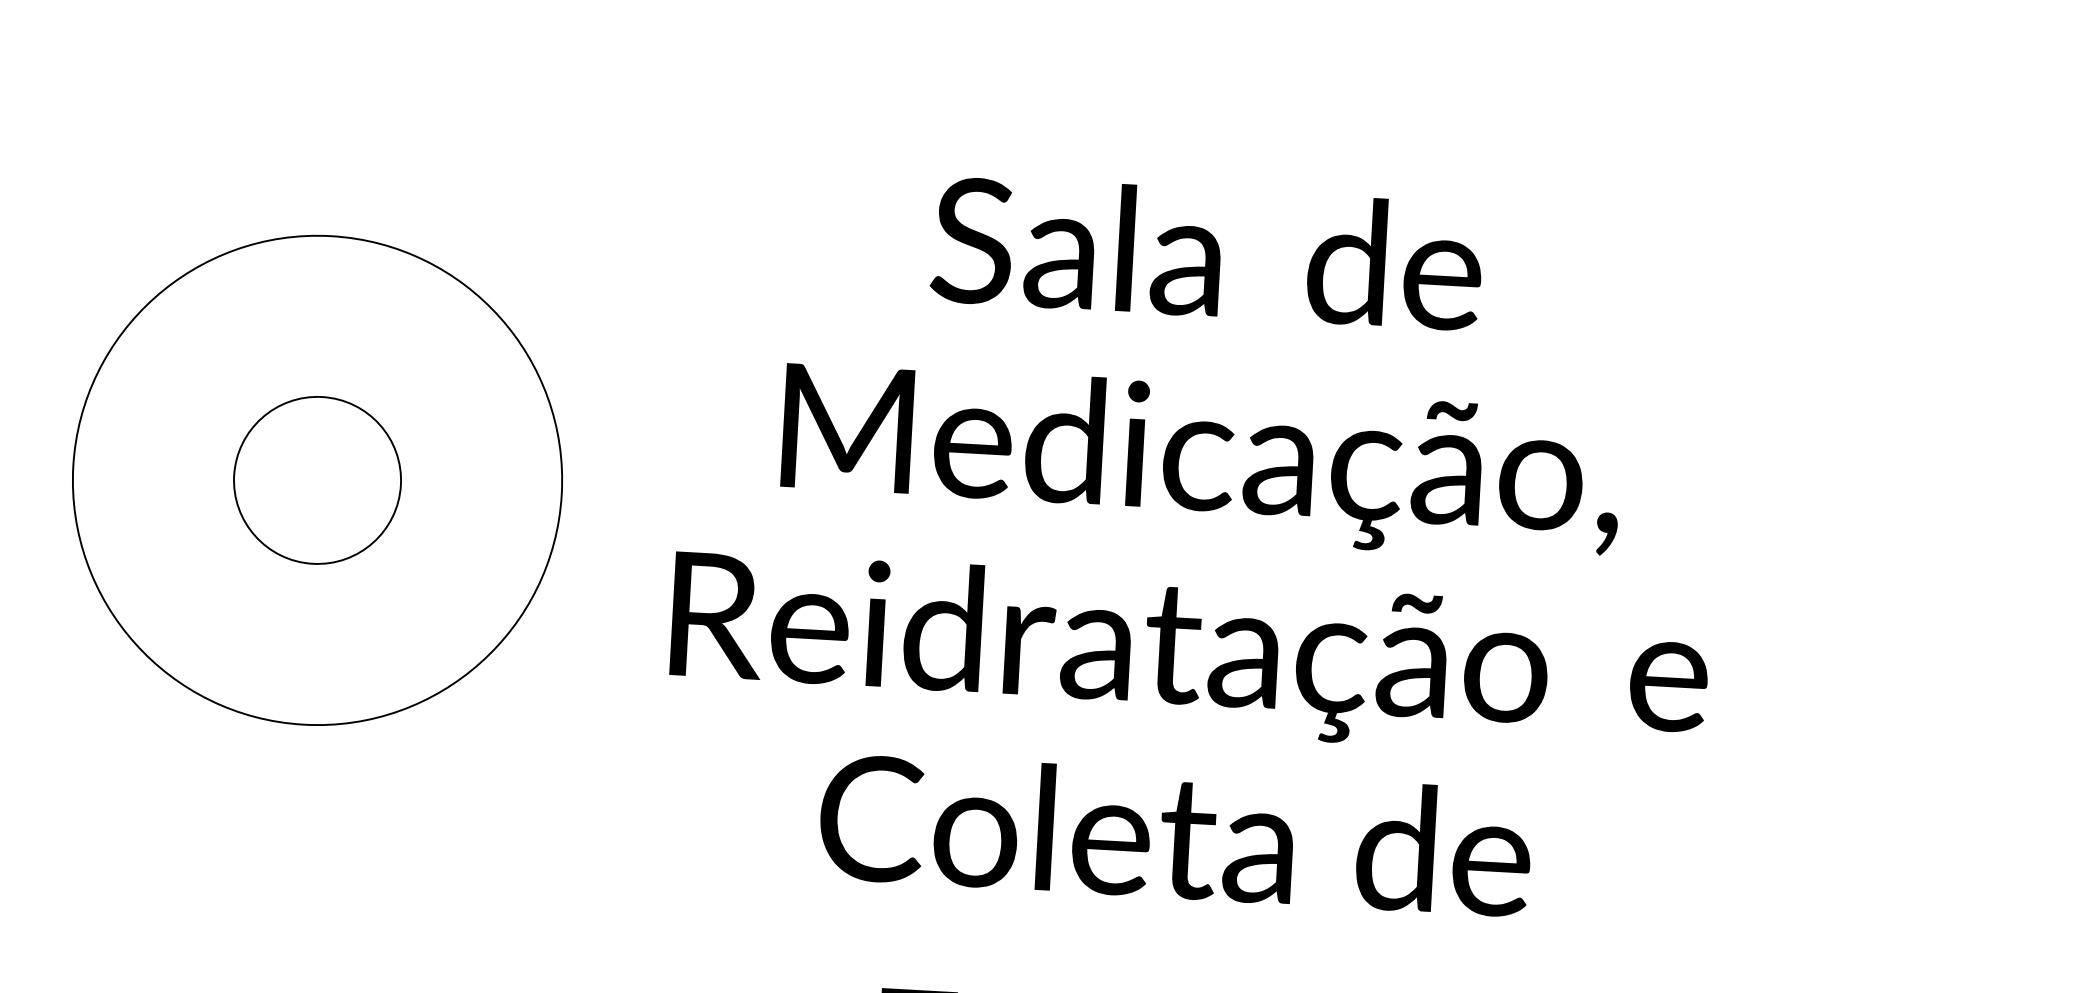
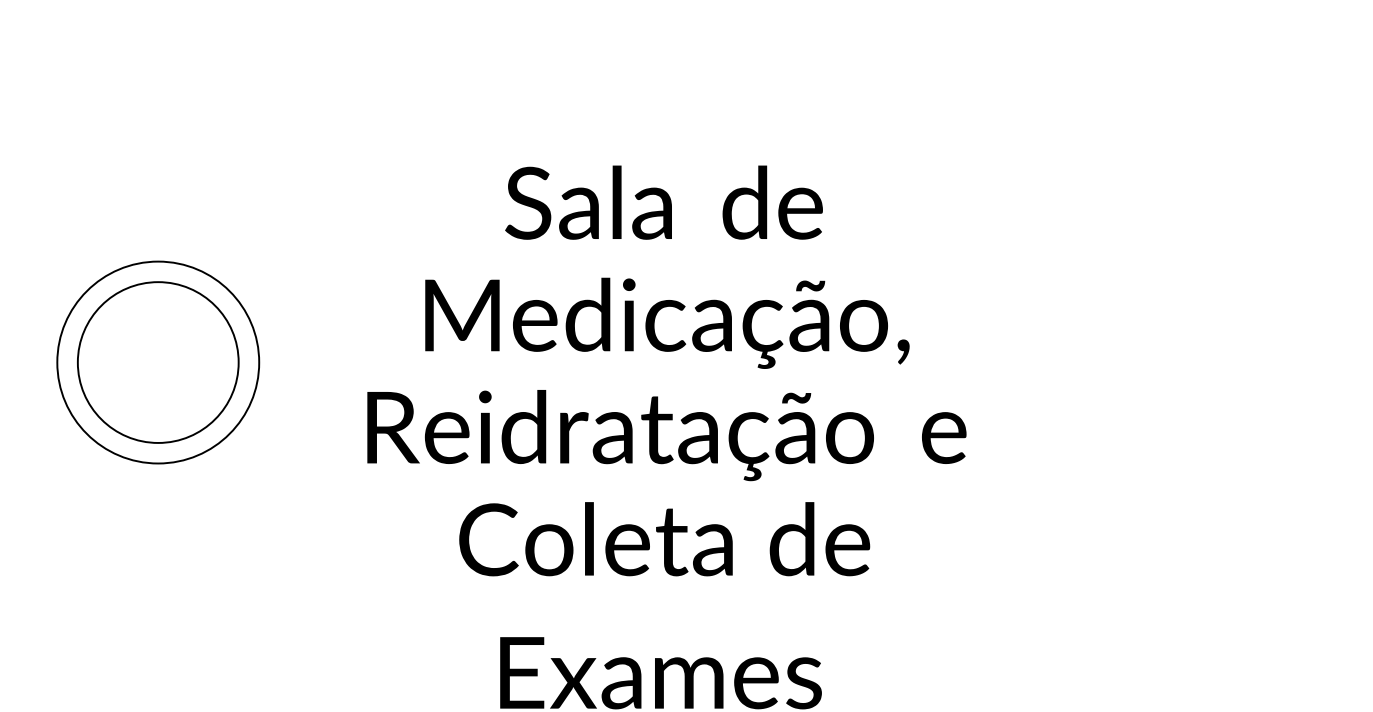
circle: (316, 480) -> (157, 362), size x1.67
circle: (317, 480) -> (158, 362), size x0.71

